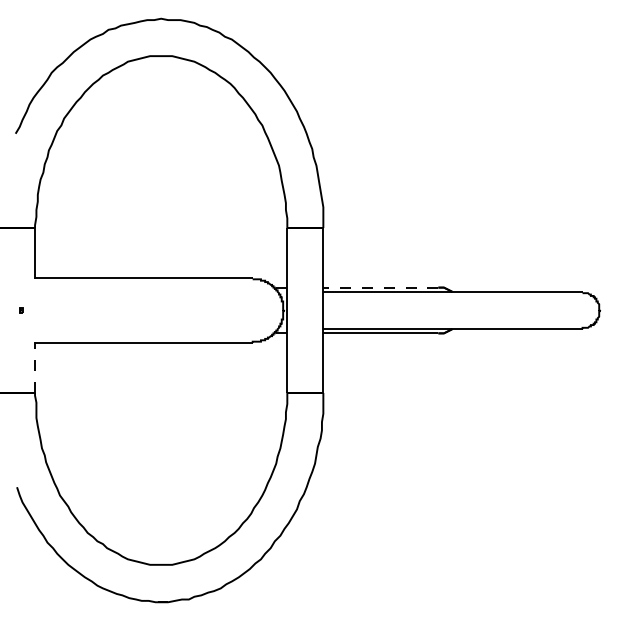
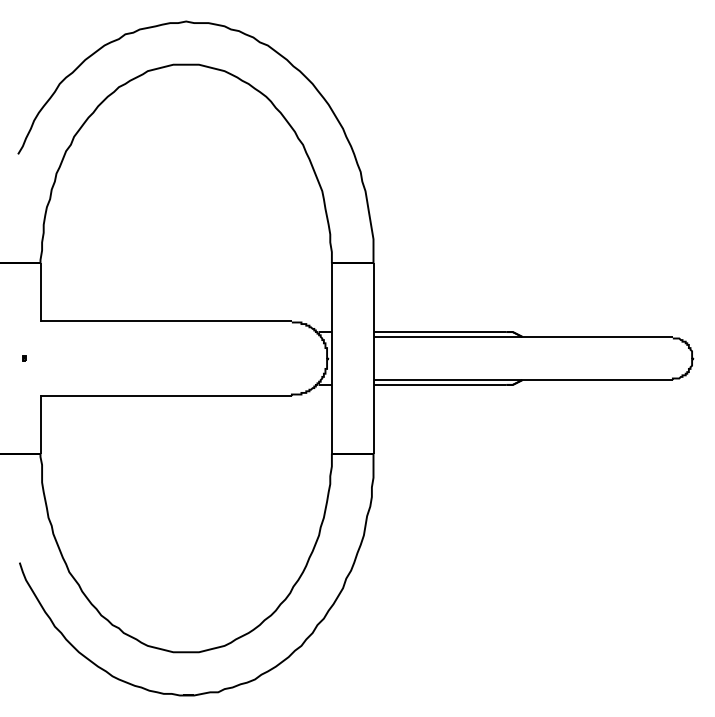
line: (381, 287) -> (440, 332), dashed -> solid
line: (35, 367) -> (40, 424), dashed -> solid

